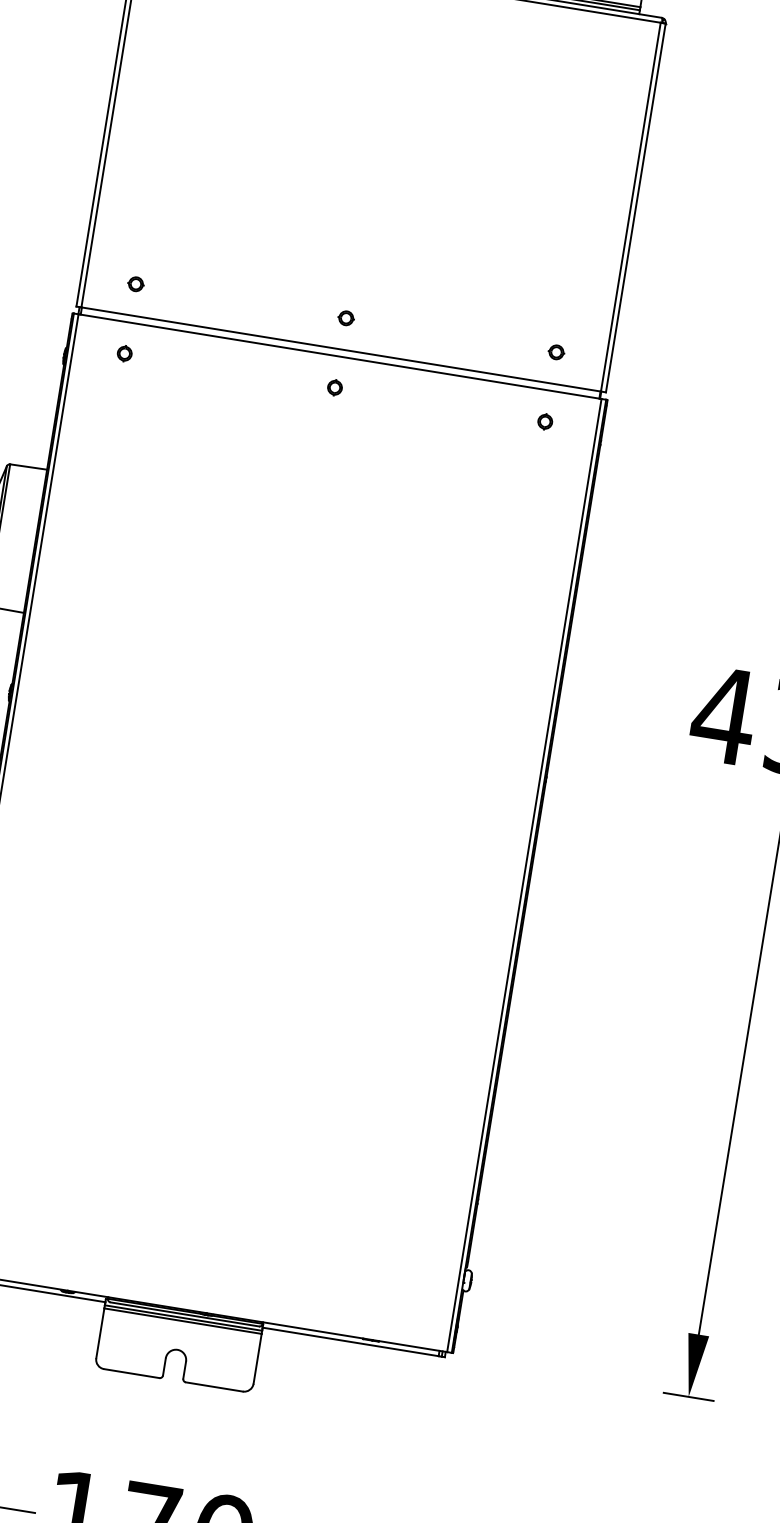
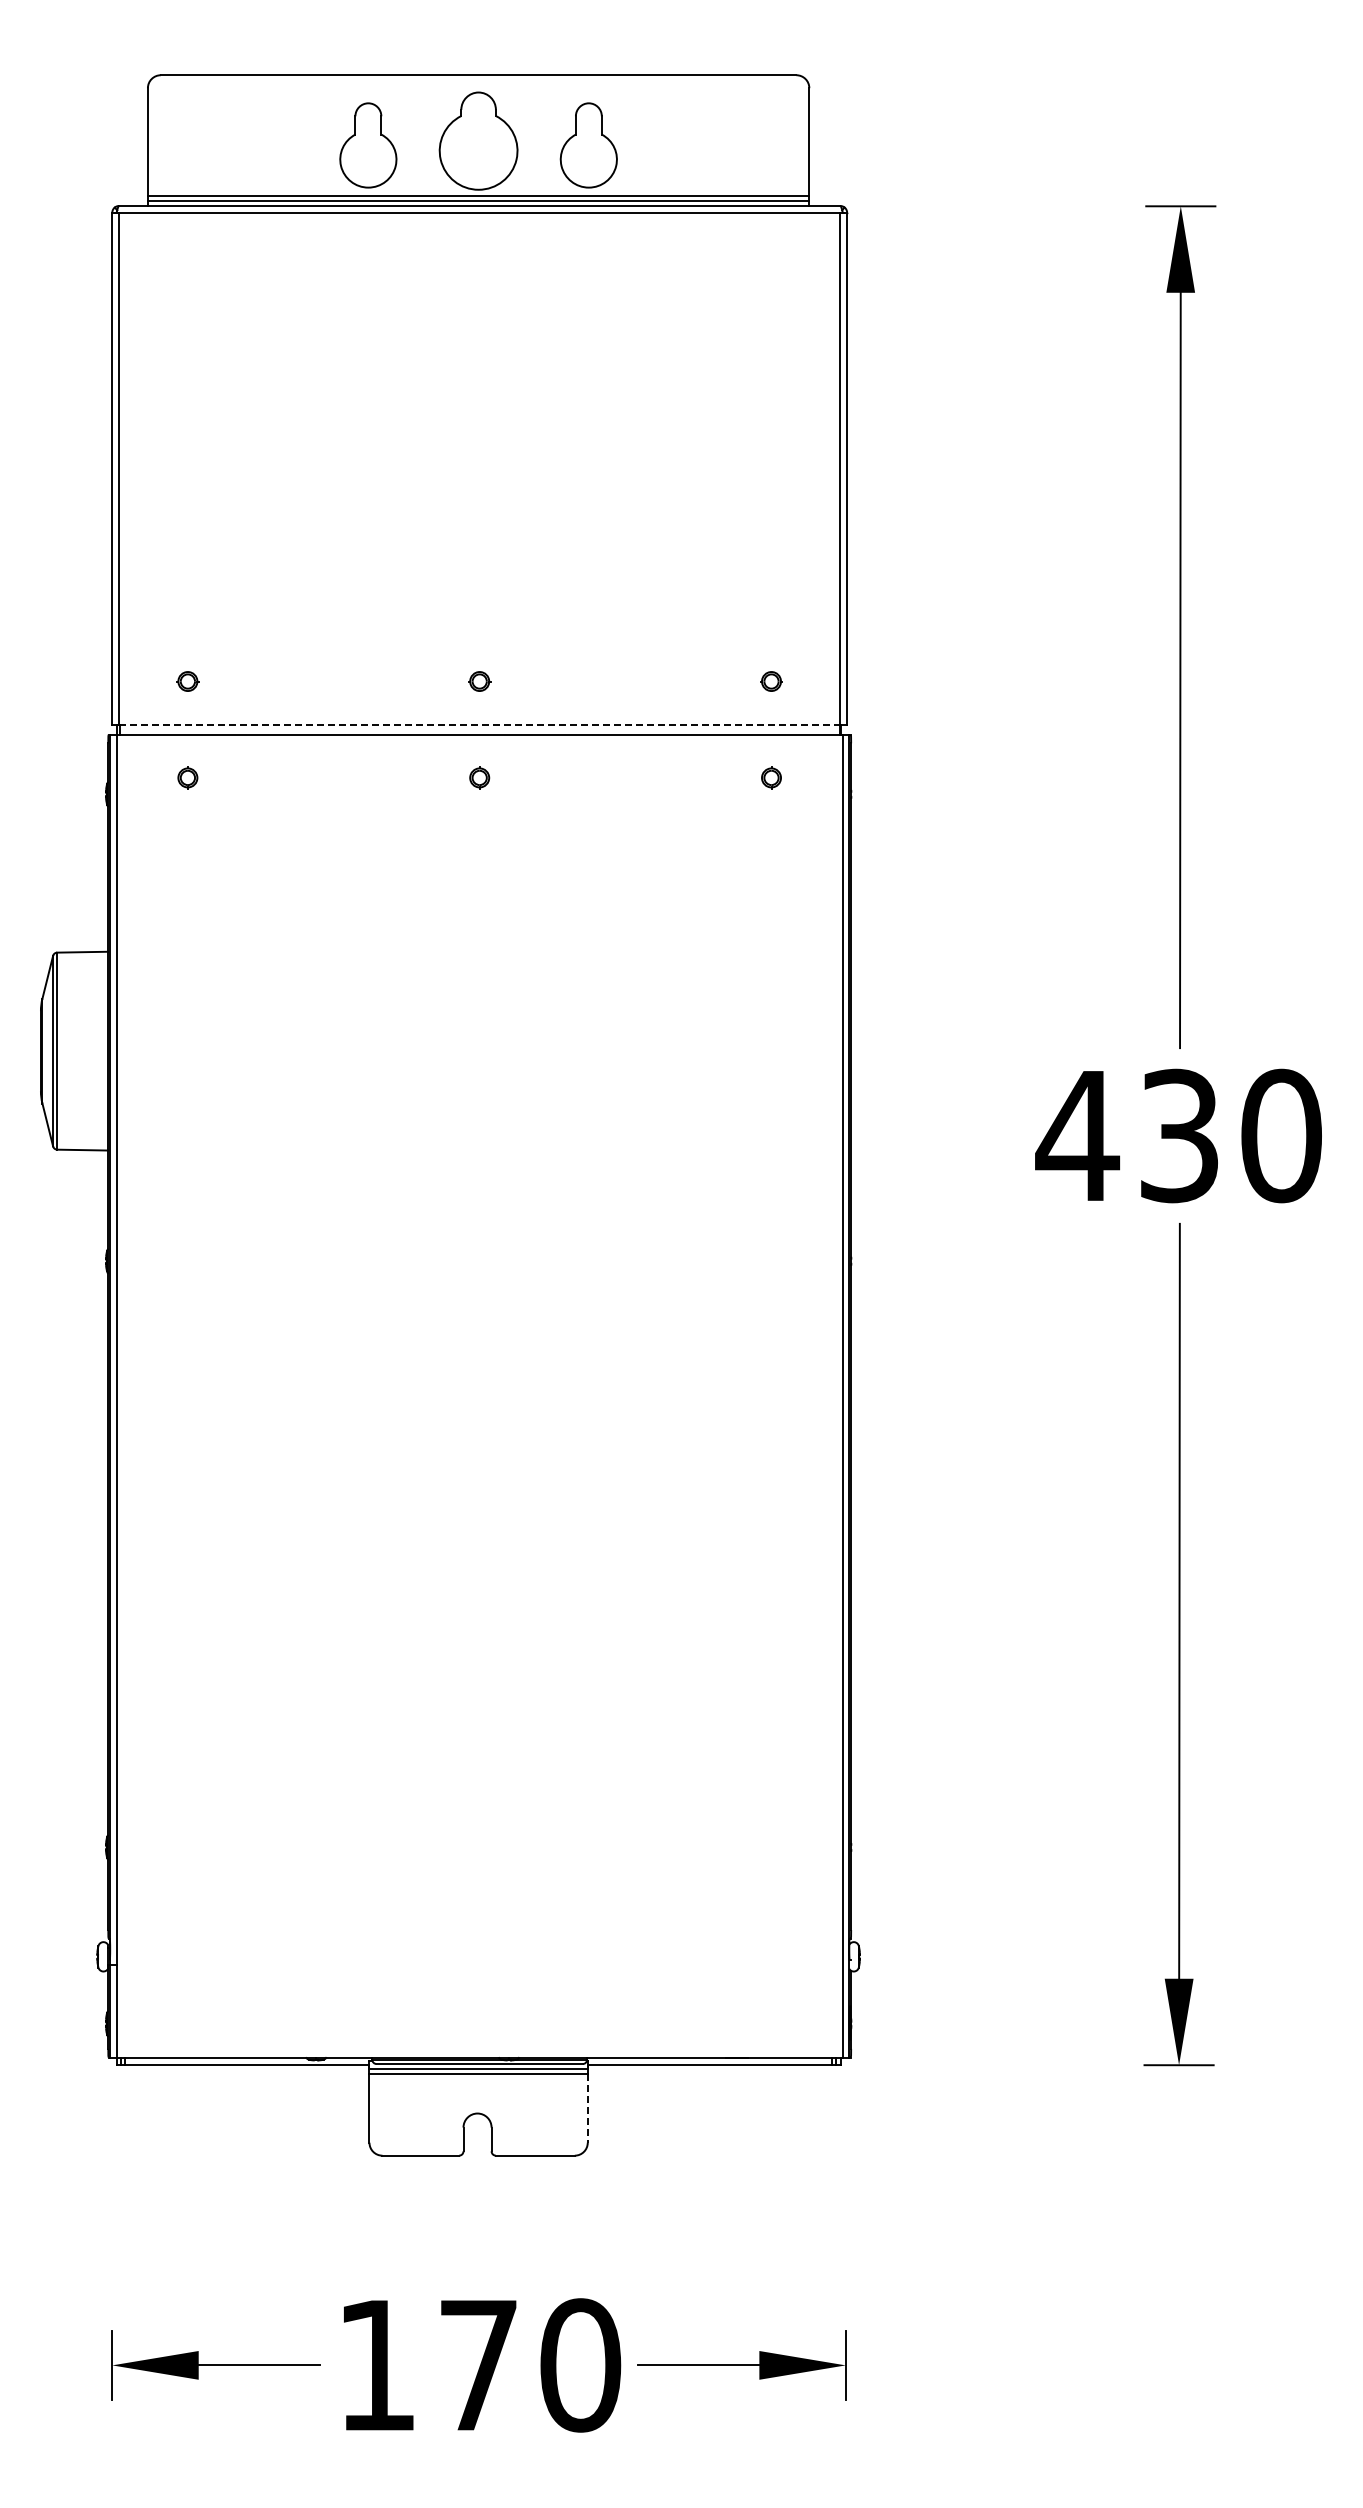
line: (341, 349) -> (479, 724), solid -> dashed
line: (257, 1359) -> (587, 2108), solid -> dashed

